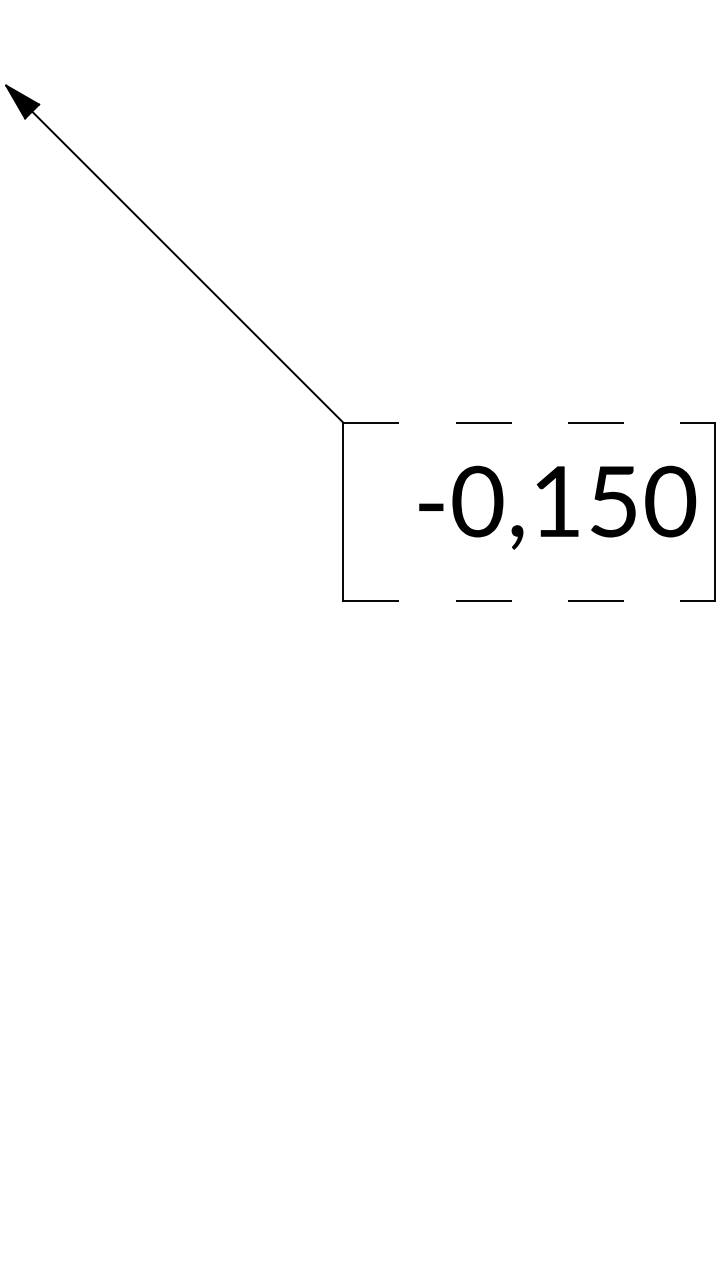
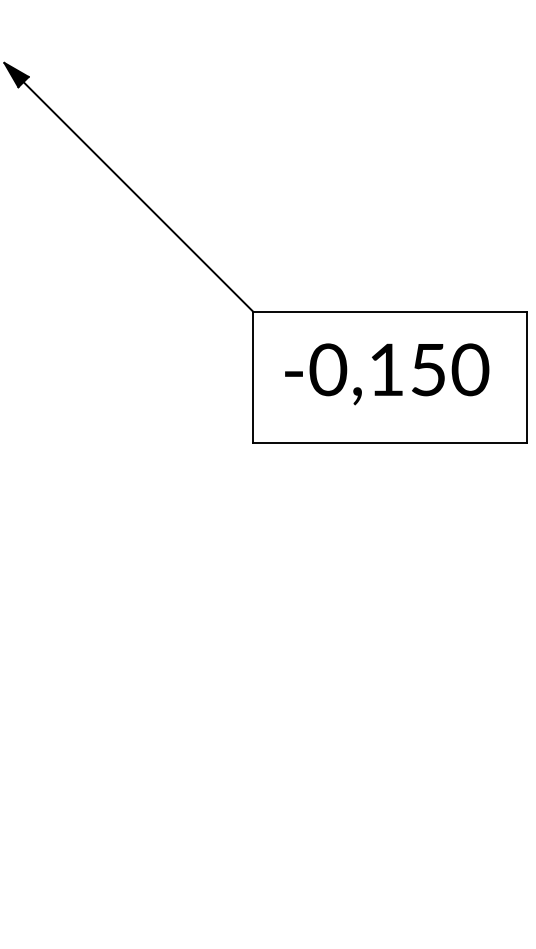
line: (529, 422) -> (390, 311), dashed -> solid
text: (558, 507) -> (387, 374), moved
line: (529, 601) -> (390, 443), dashed -> solid

